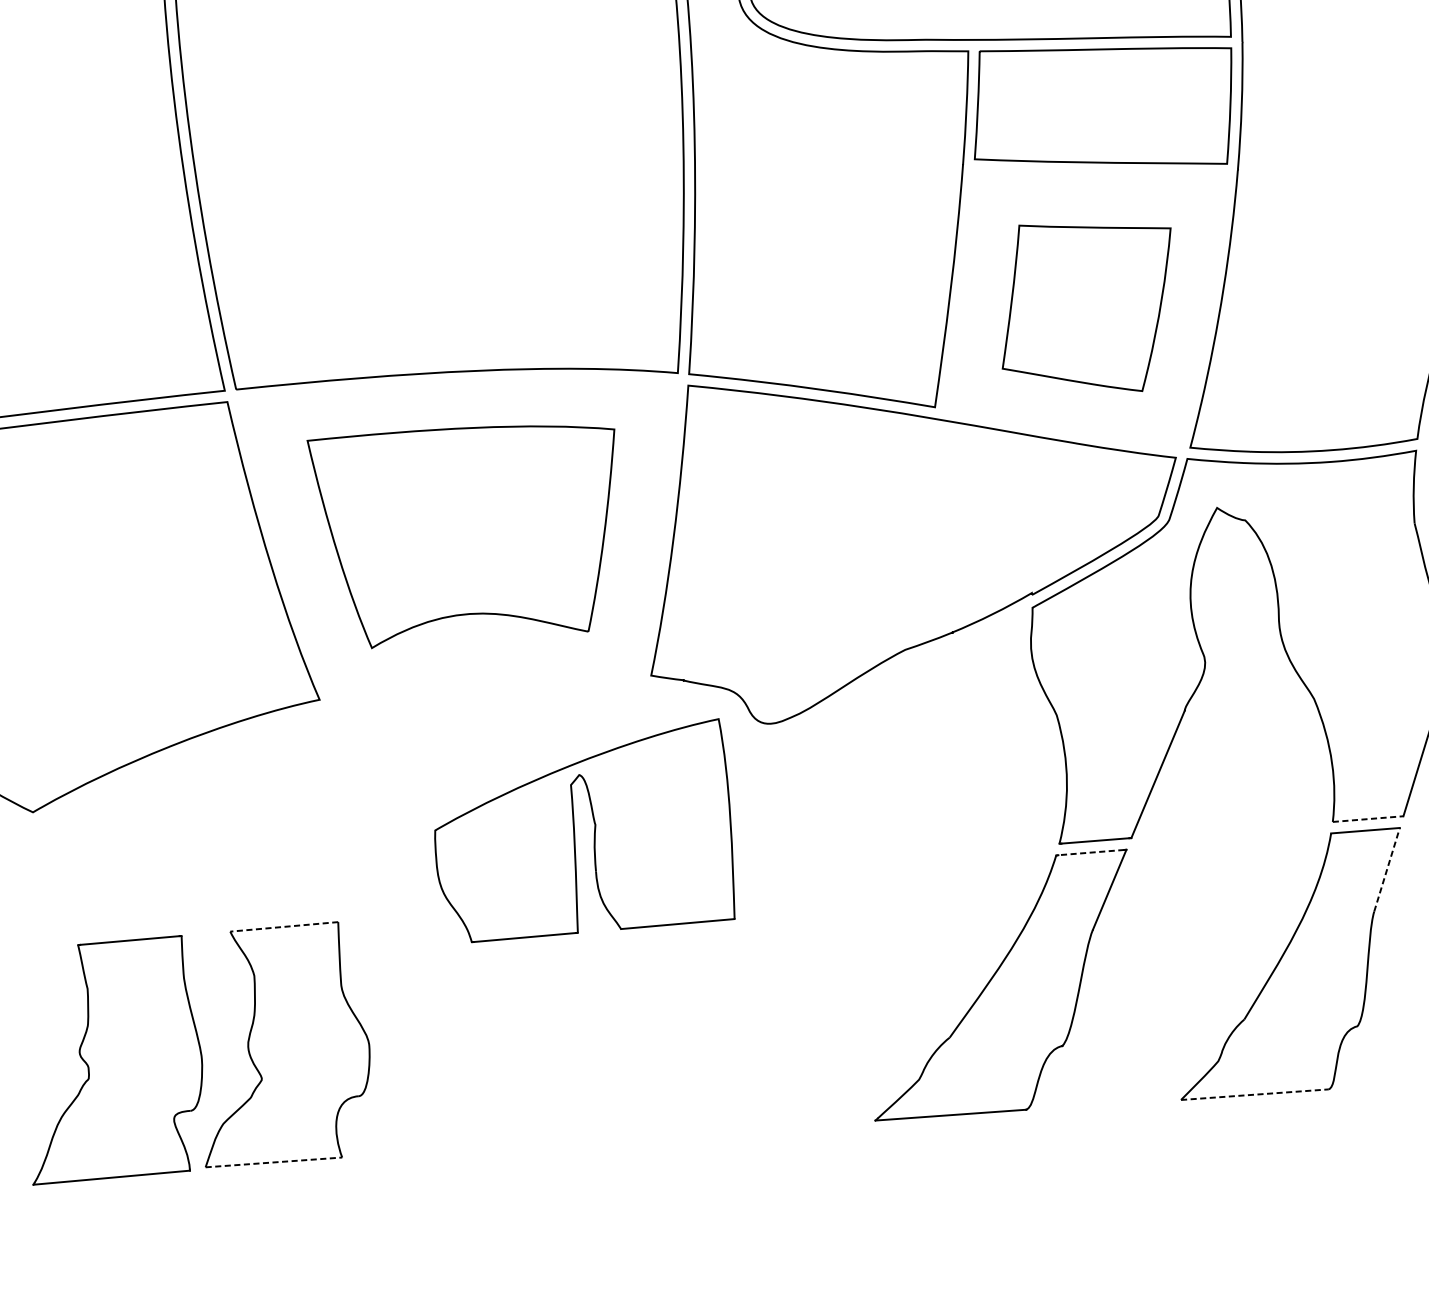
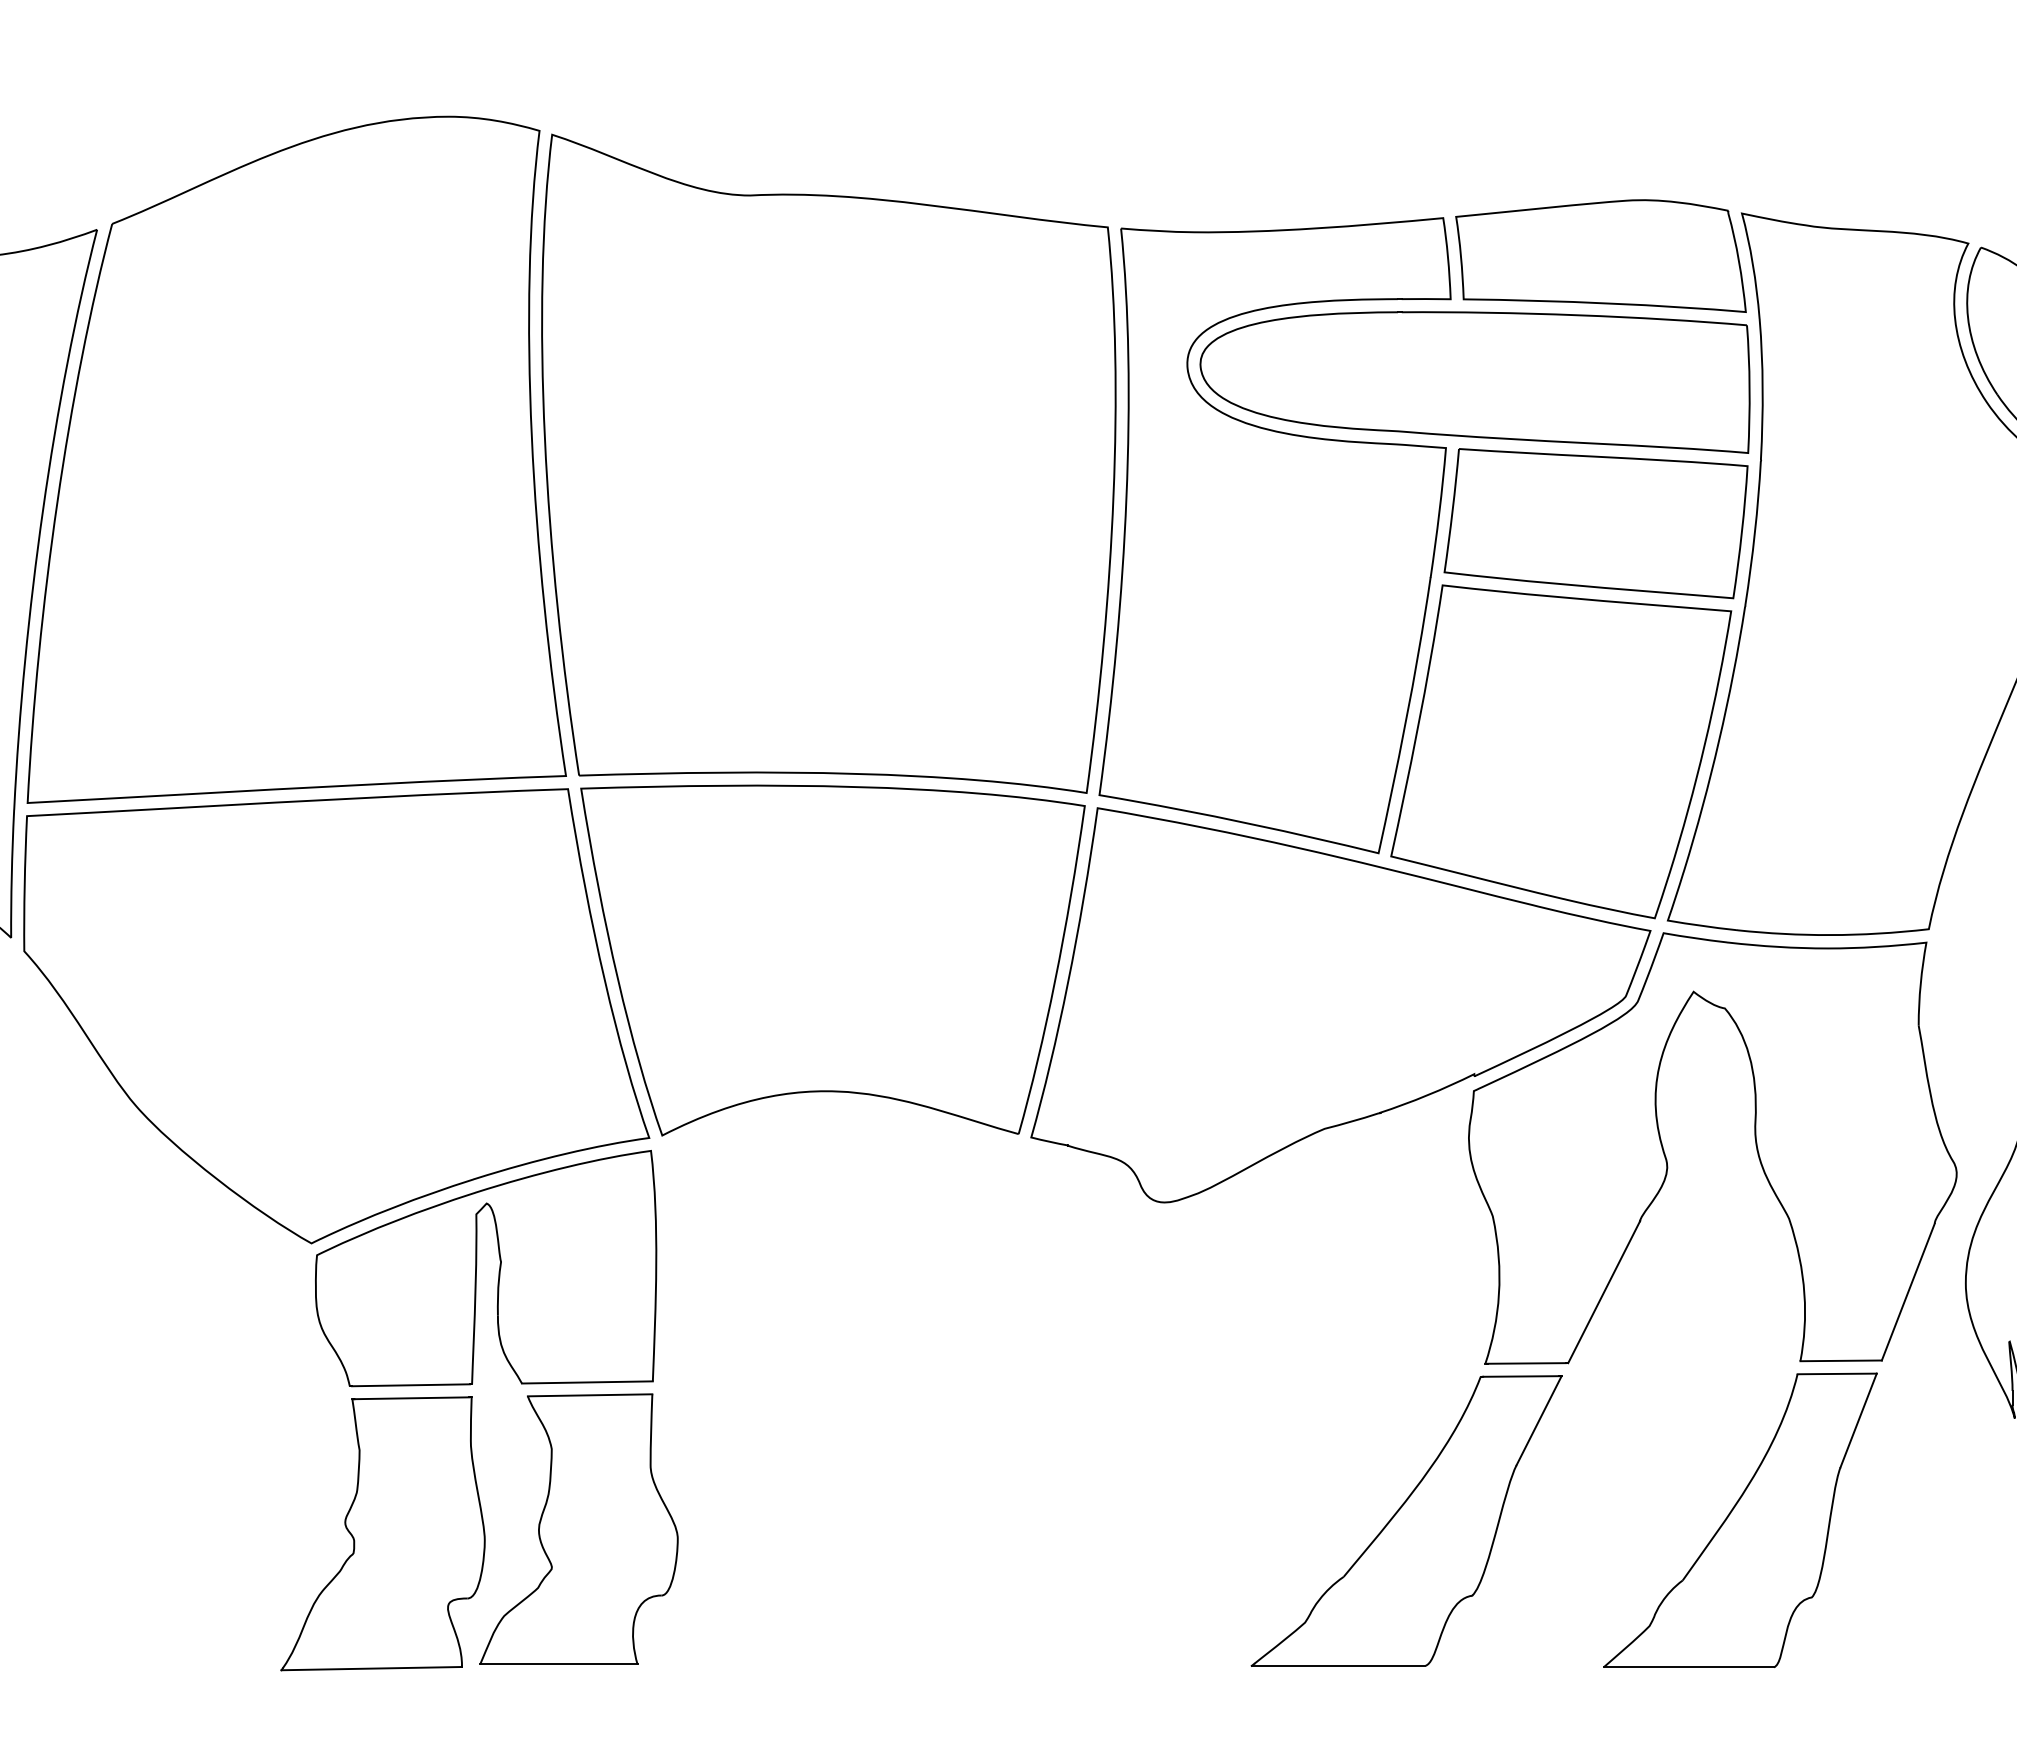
part: (1087, 307) -> (1561, 751), size x1.67
part: (467, 534) -> (832, 960), size x1.43
line: (1368, 818) -> (1841, 1360), dashed -> solid
part: (575, 829) -> (477, 1265), moved
line: (1090, 852) -> (1520, 1376), dashed -> solid
line: (1386, 869) -> (1858, 1420), dashed -> solid
line: (283, 927) -> (589, 1395), dashed -> solid
line: (1255, 1094) -> (1689, 1667), dashed -> solid
line: (273, 1162) -> (558, 1664), dashed -> solid

